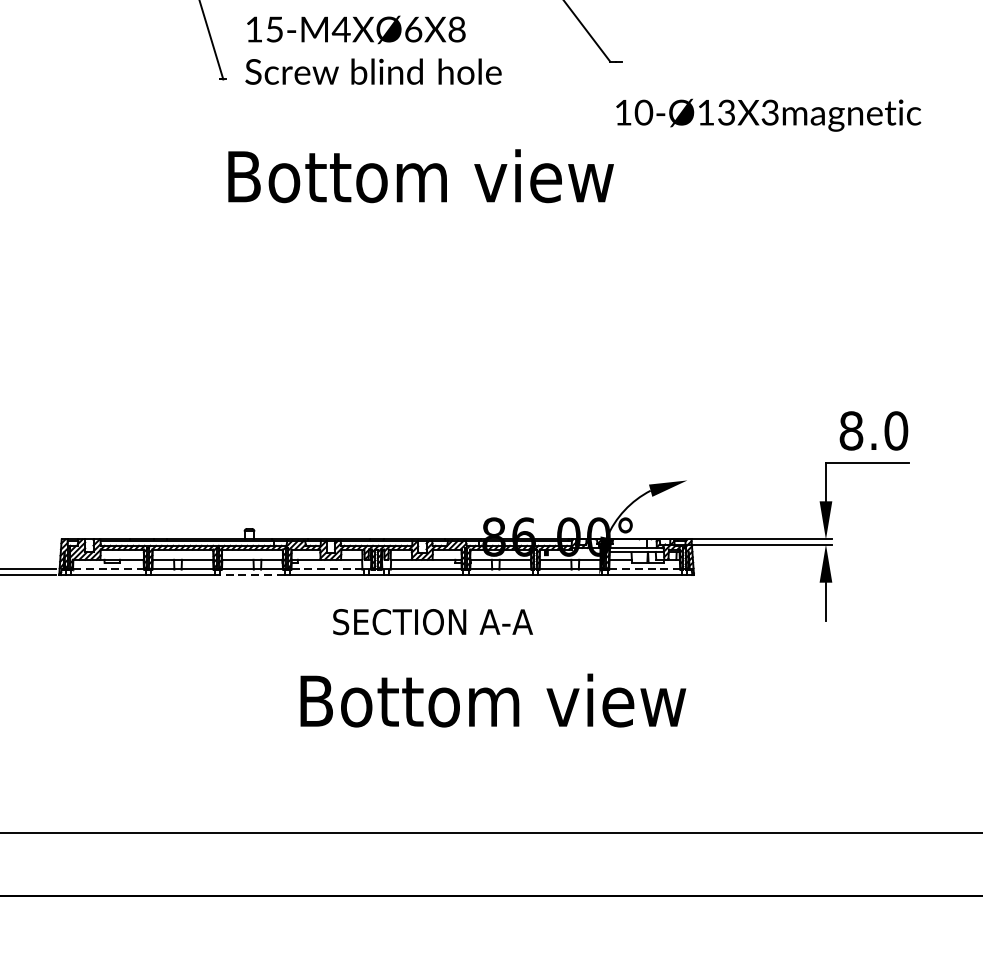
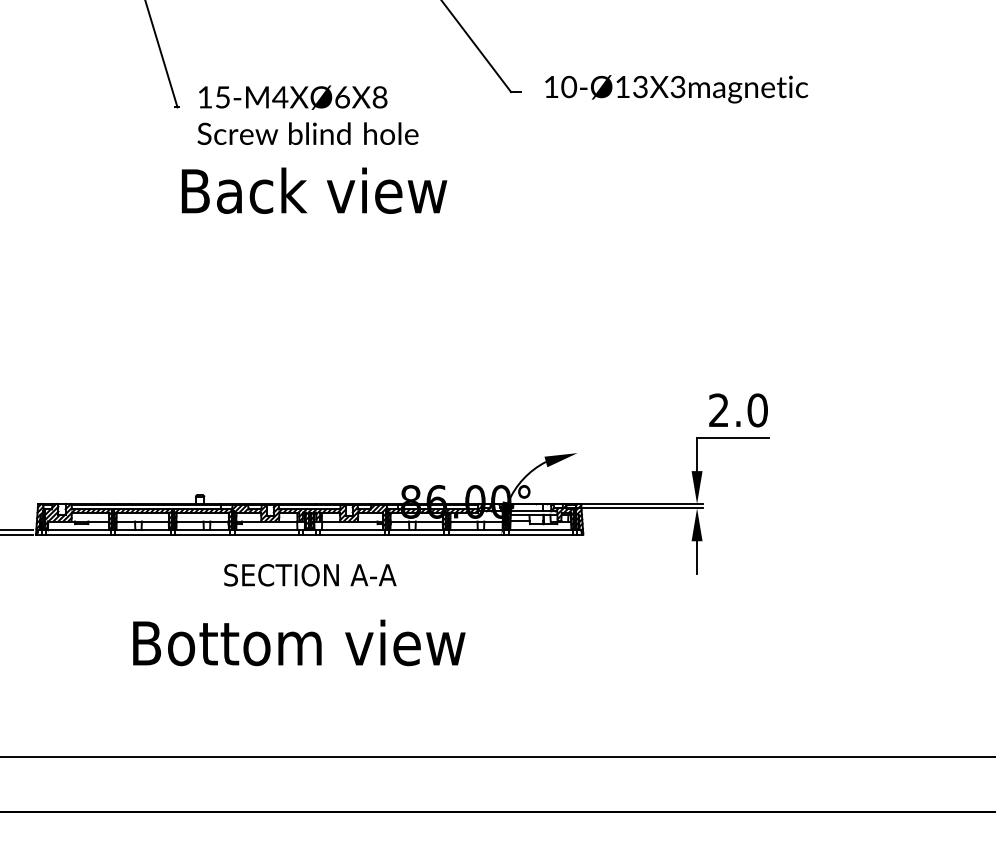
text: (372, 49) -> (307, 114), moved
text: (768, 115) -> (676, 89), moved
text: (441, 175) -> (365, 190), Bottom view -> Back view
text: (851, 431) -> (719, 410), 8.0 -> 2.0
line: (108, 569) -> (78, 529), dashed -> solid
line: (326, 569) -> (266, 529), dashed -> solid
line: (644, 569) -> (540, 529), dashed -> solid
line: (252, 574) -> (202, 534), dashed -> solid
text: (433, 622) -> (310, 575), moved
text: (493, 700) -> (299, 642), moved

